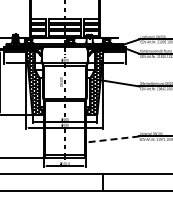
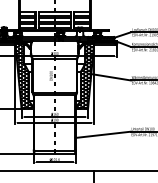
line: (111, 139) -> (102, 134), dashed -> solid

